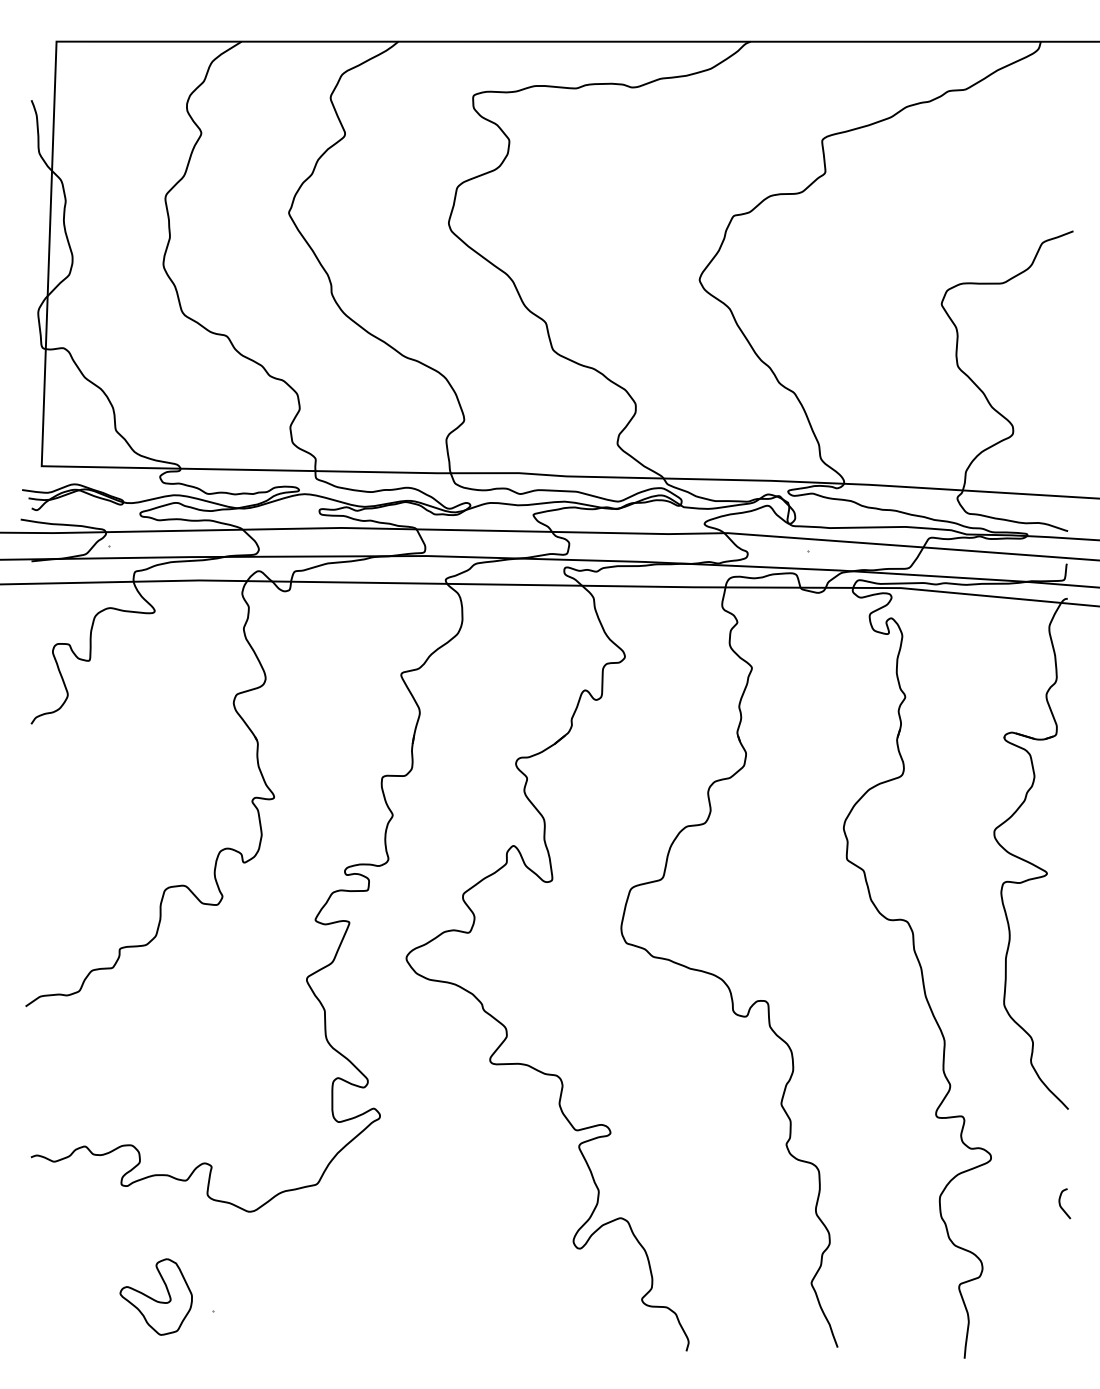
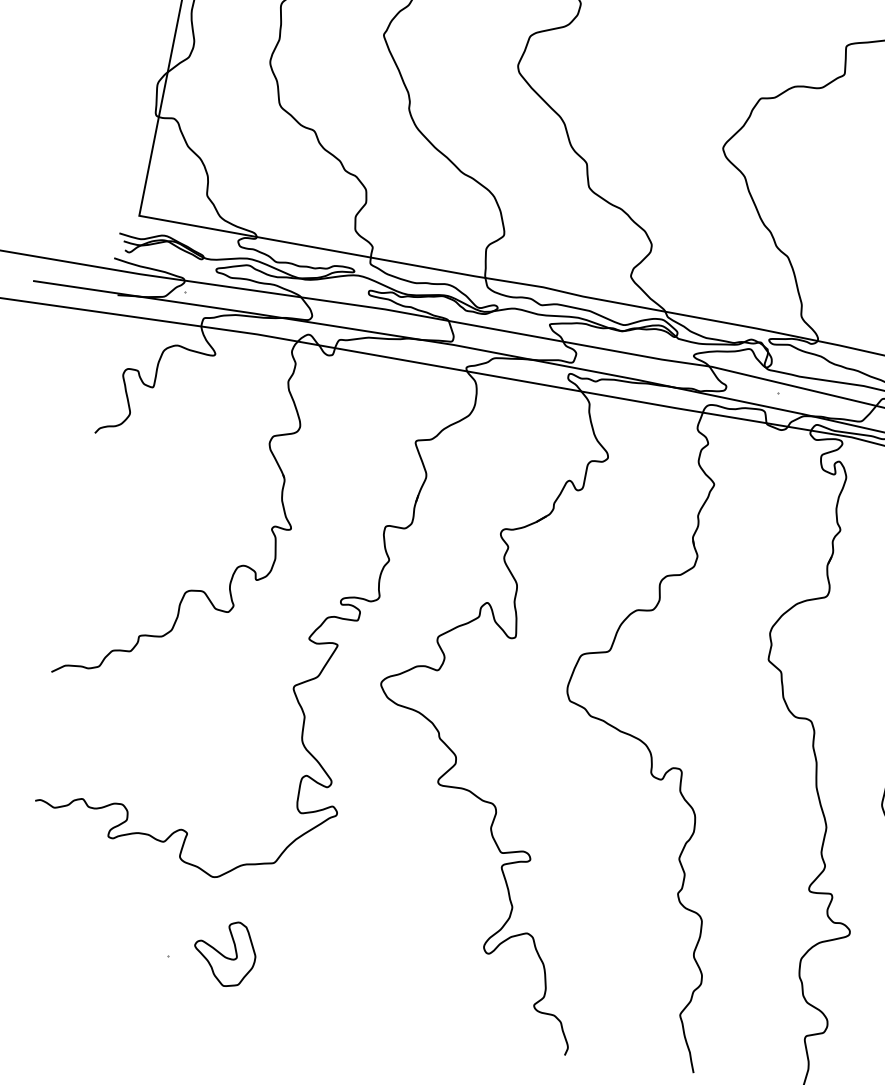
part: (155, 1296) -> (224, 952), moved

